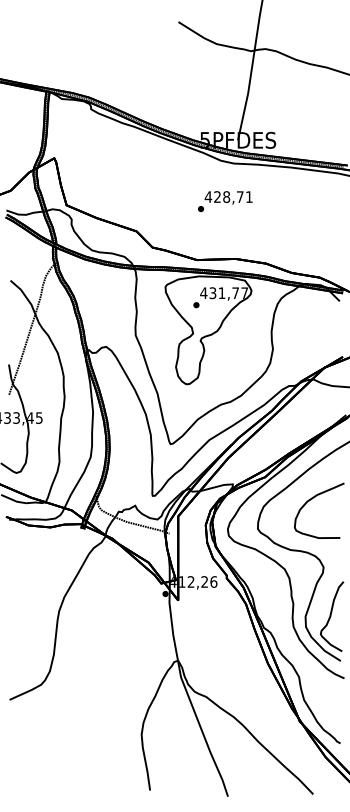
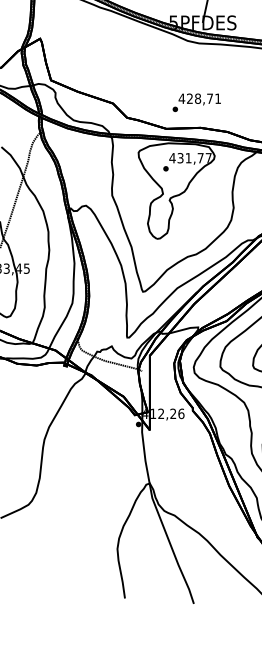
text: (225, 201) -> (197, 102), moved

